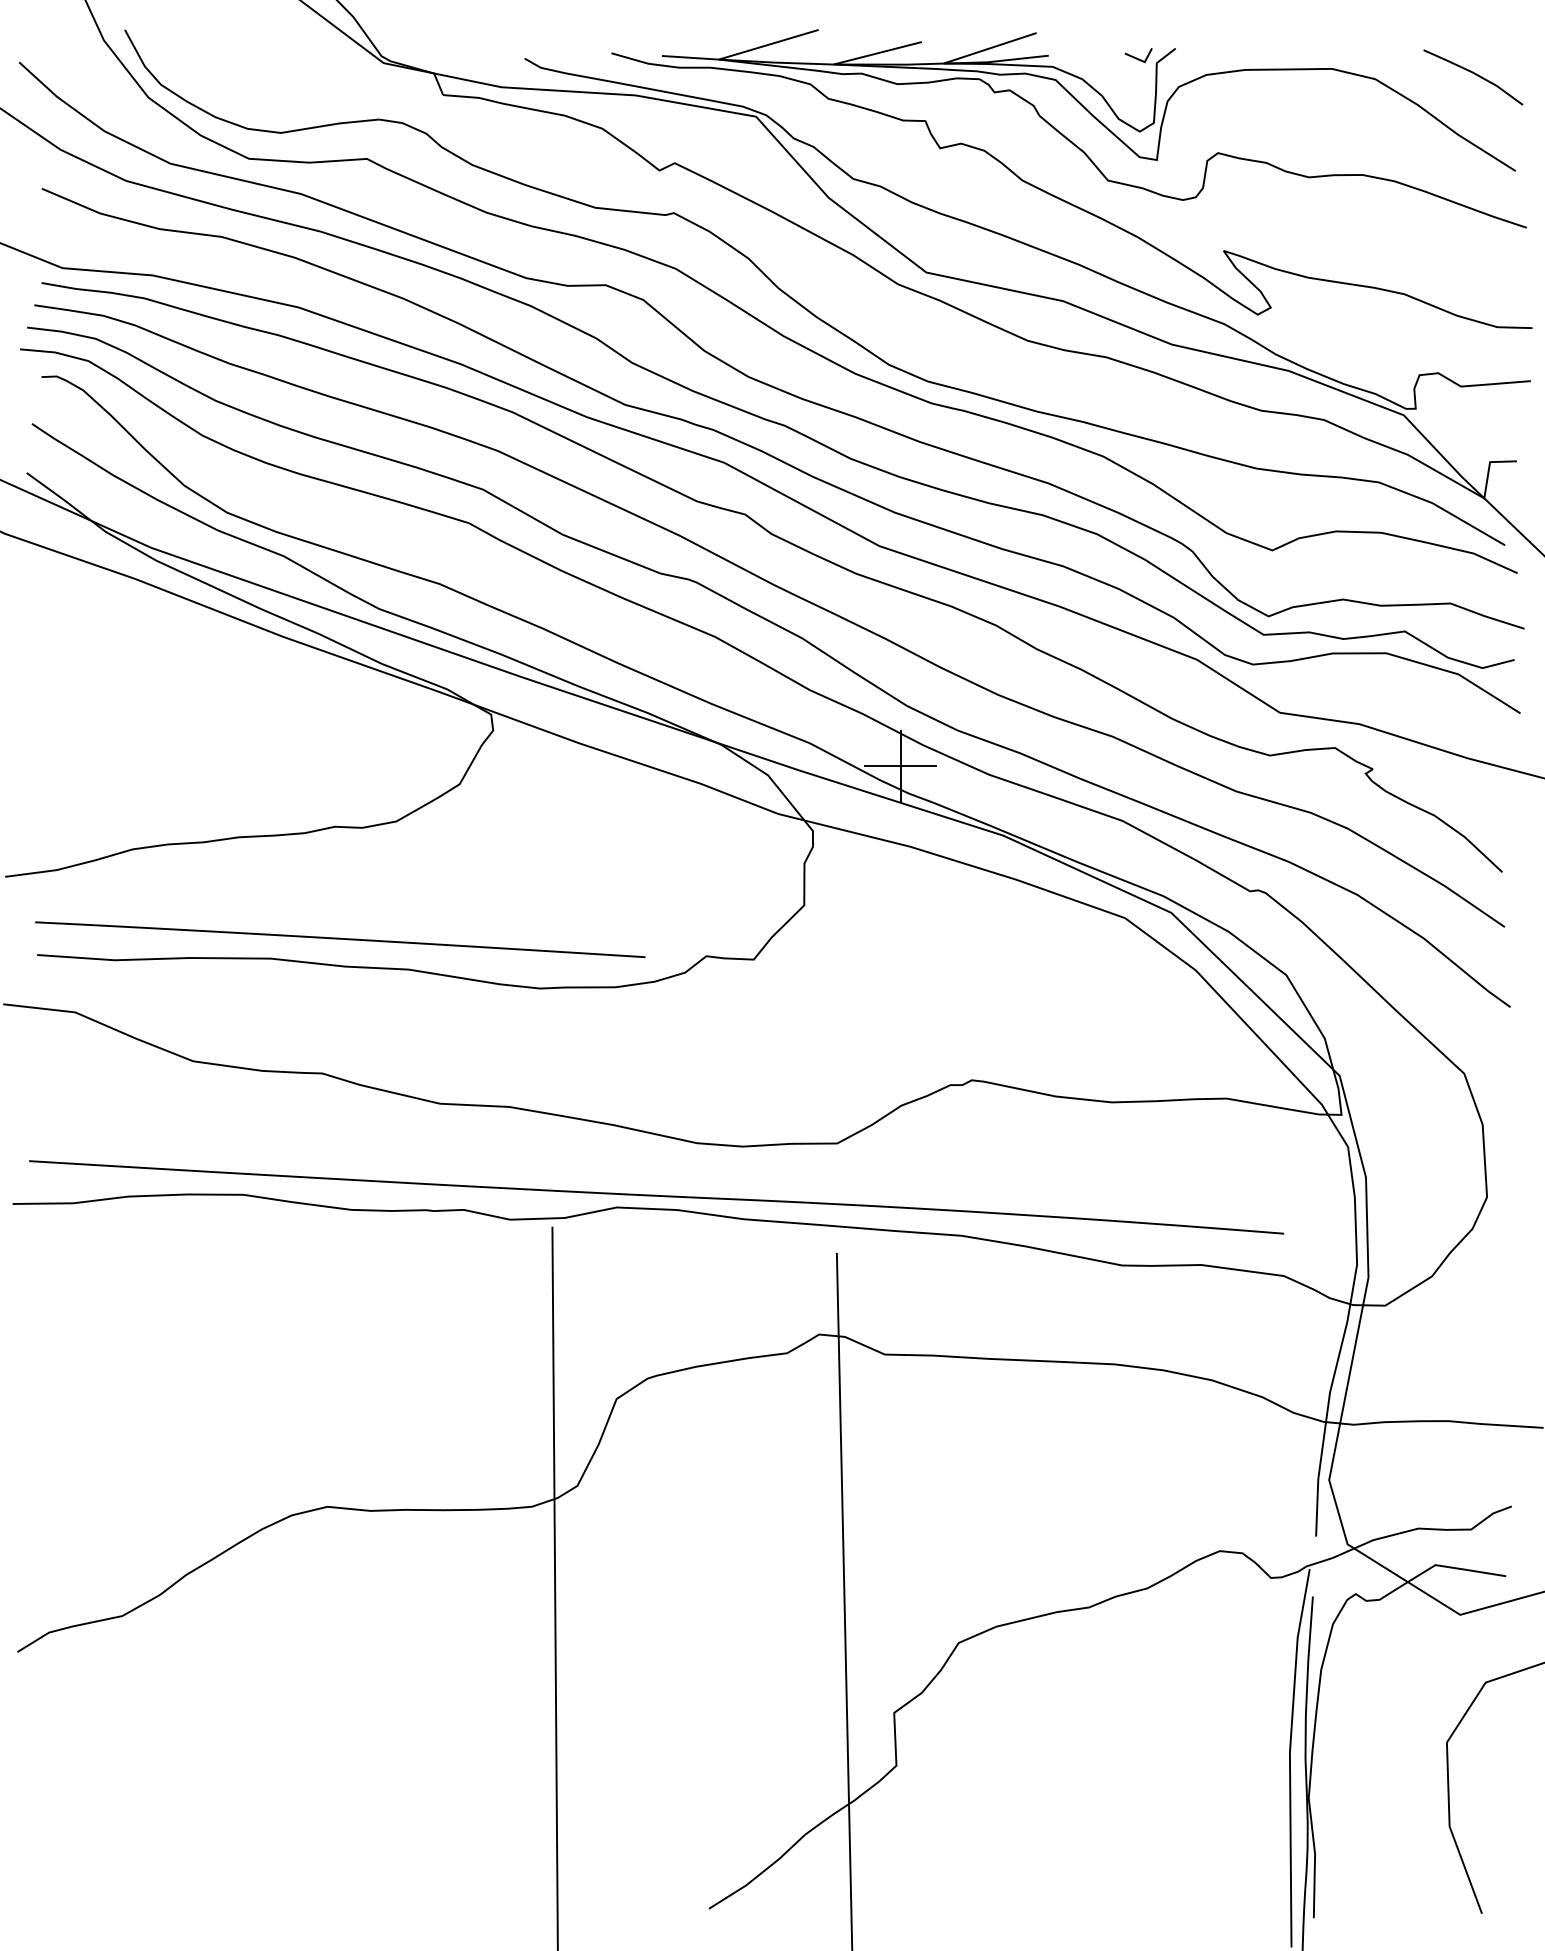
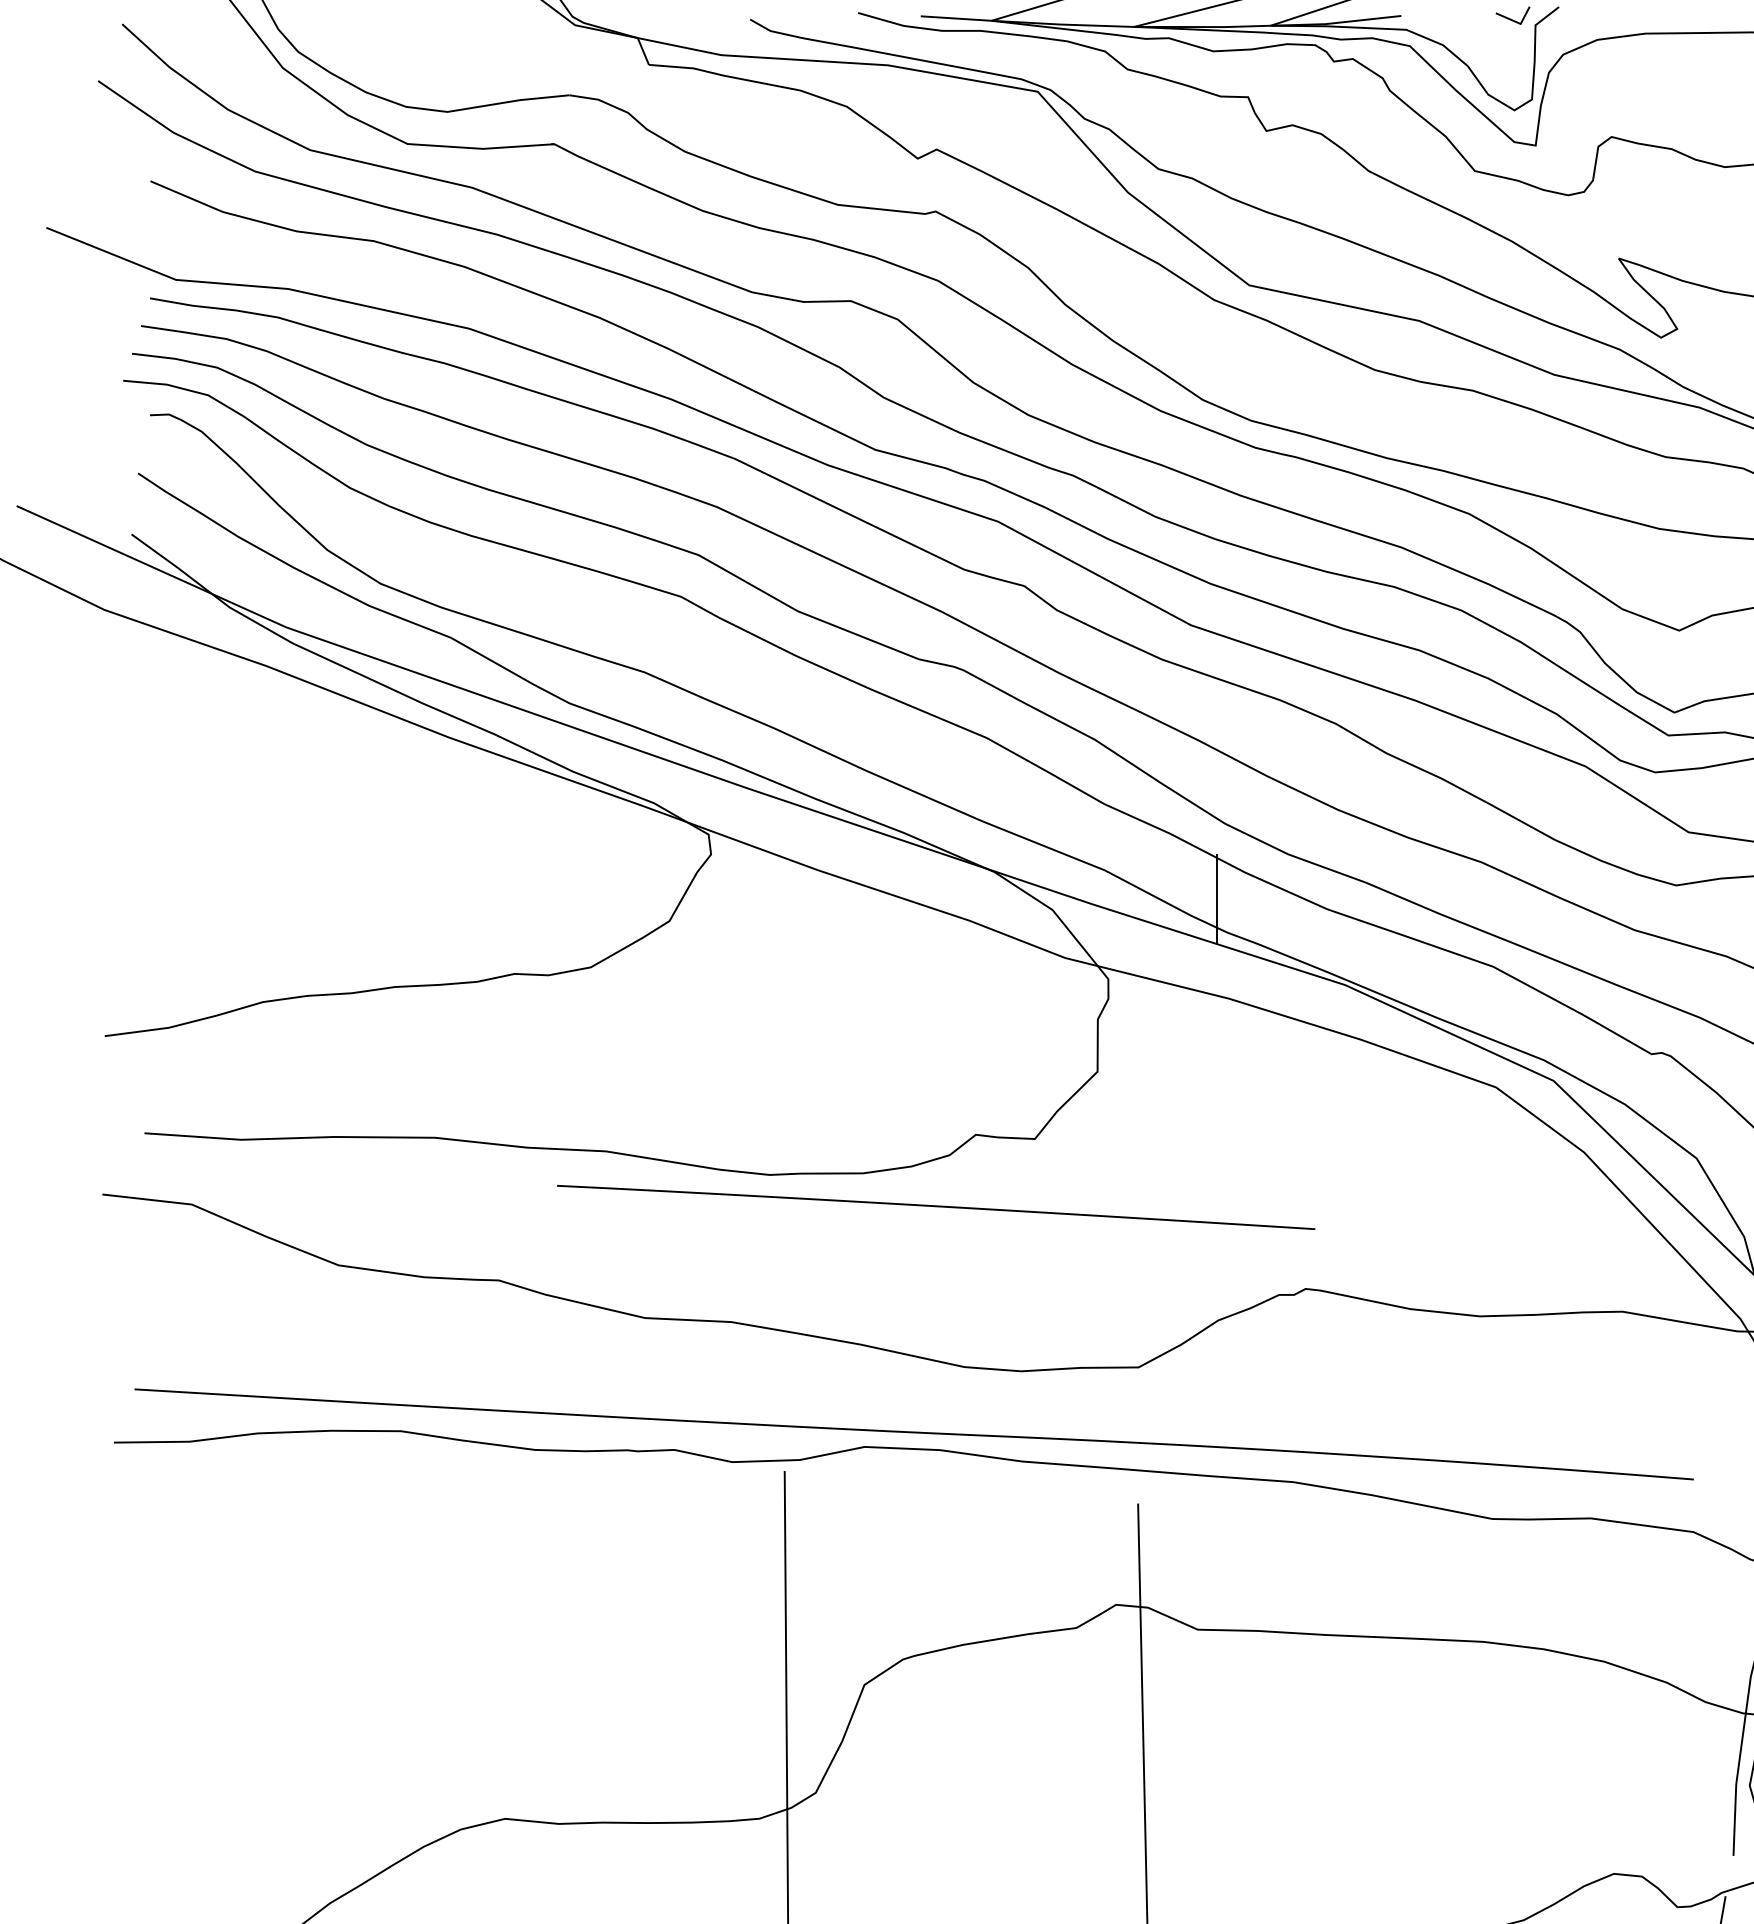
line: (900, 766) -> (1217, 899), removed
curve: (340, 939) -> (936, 1207), moved

